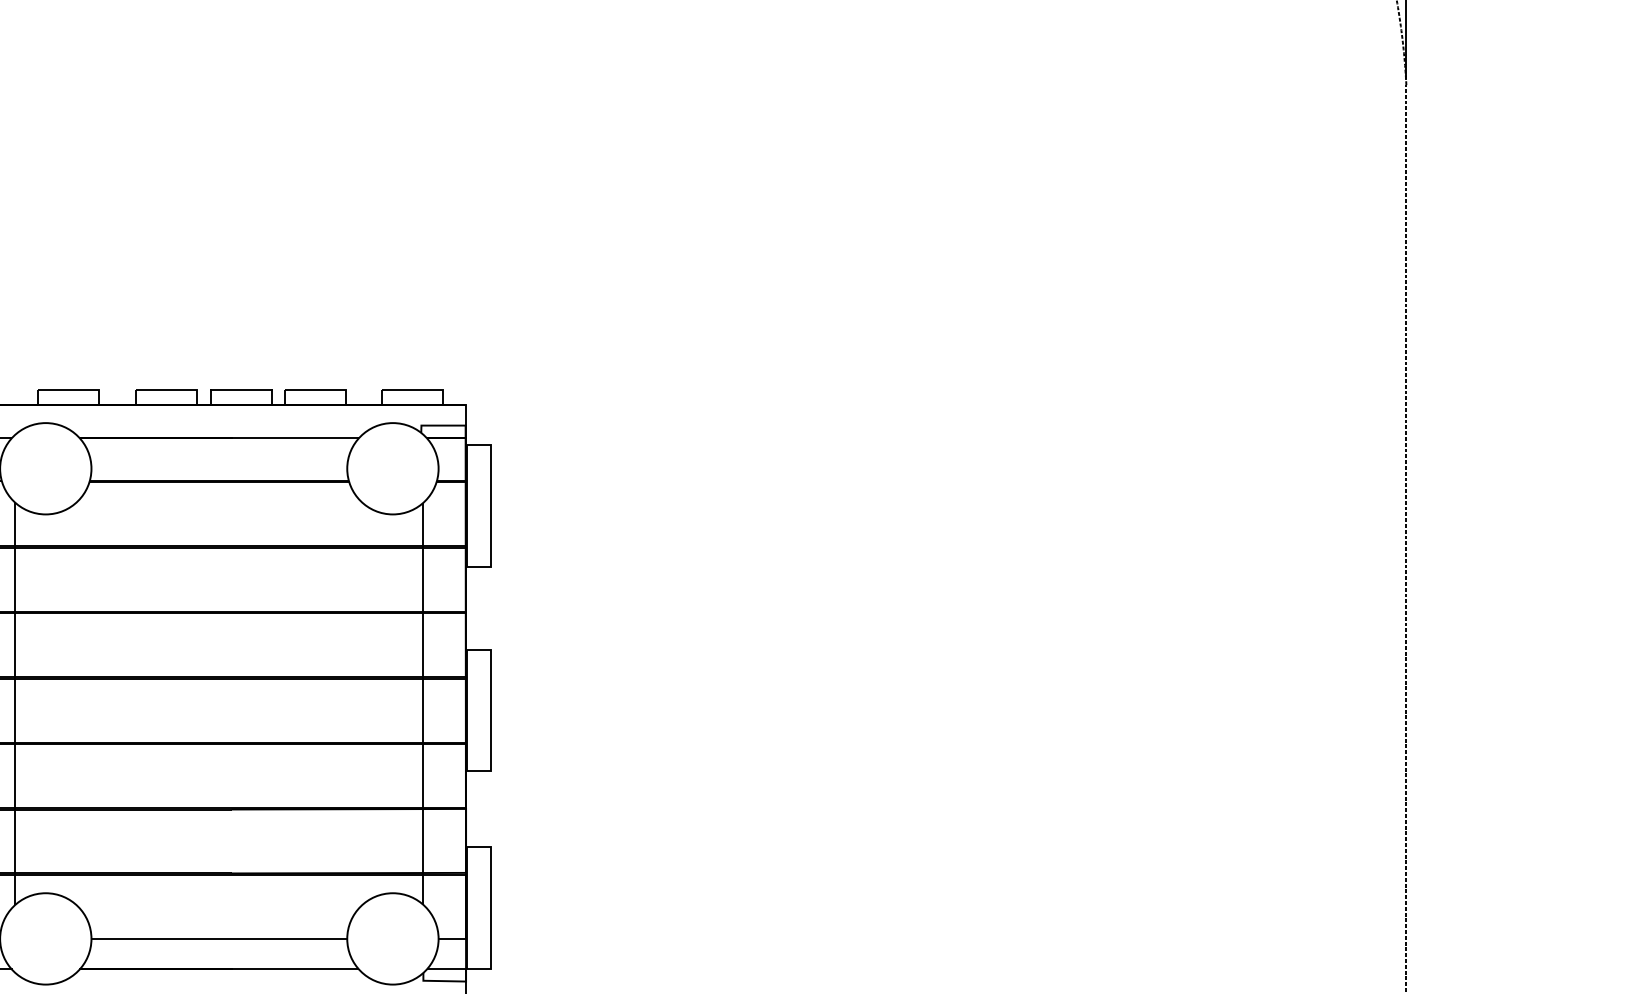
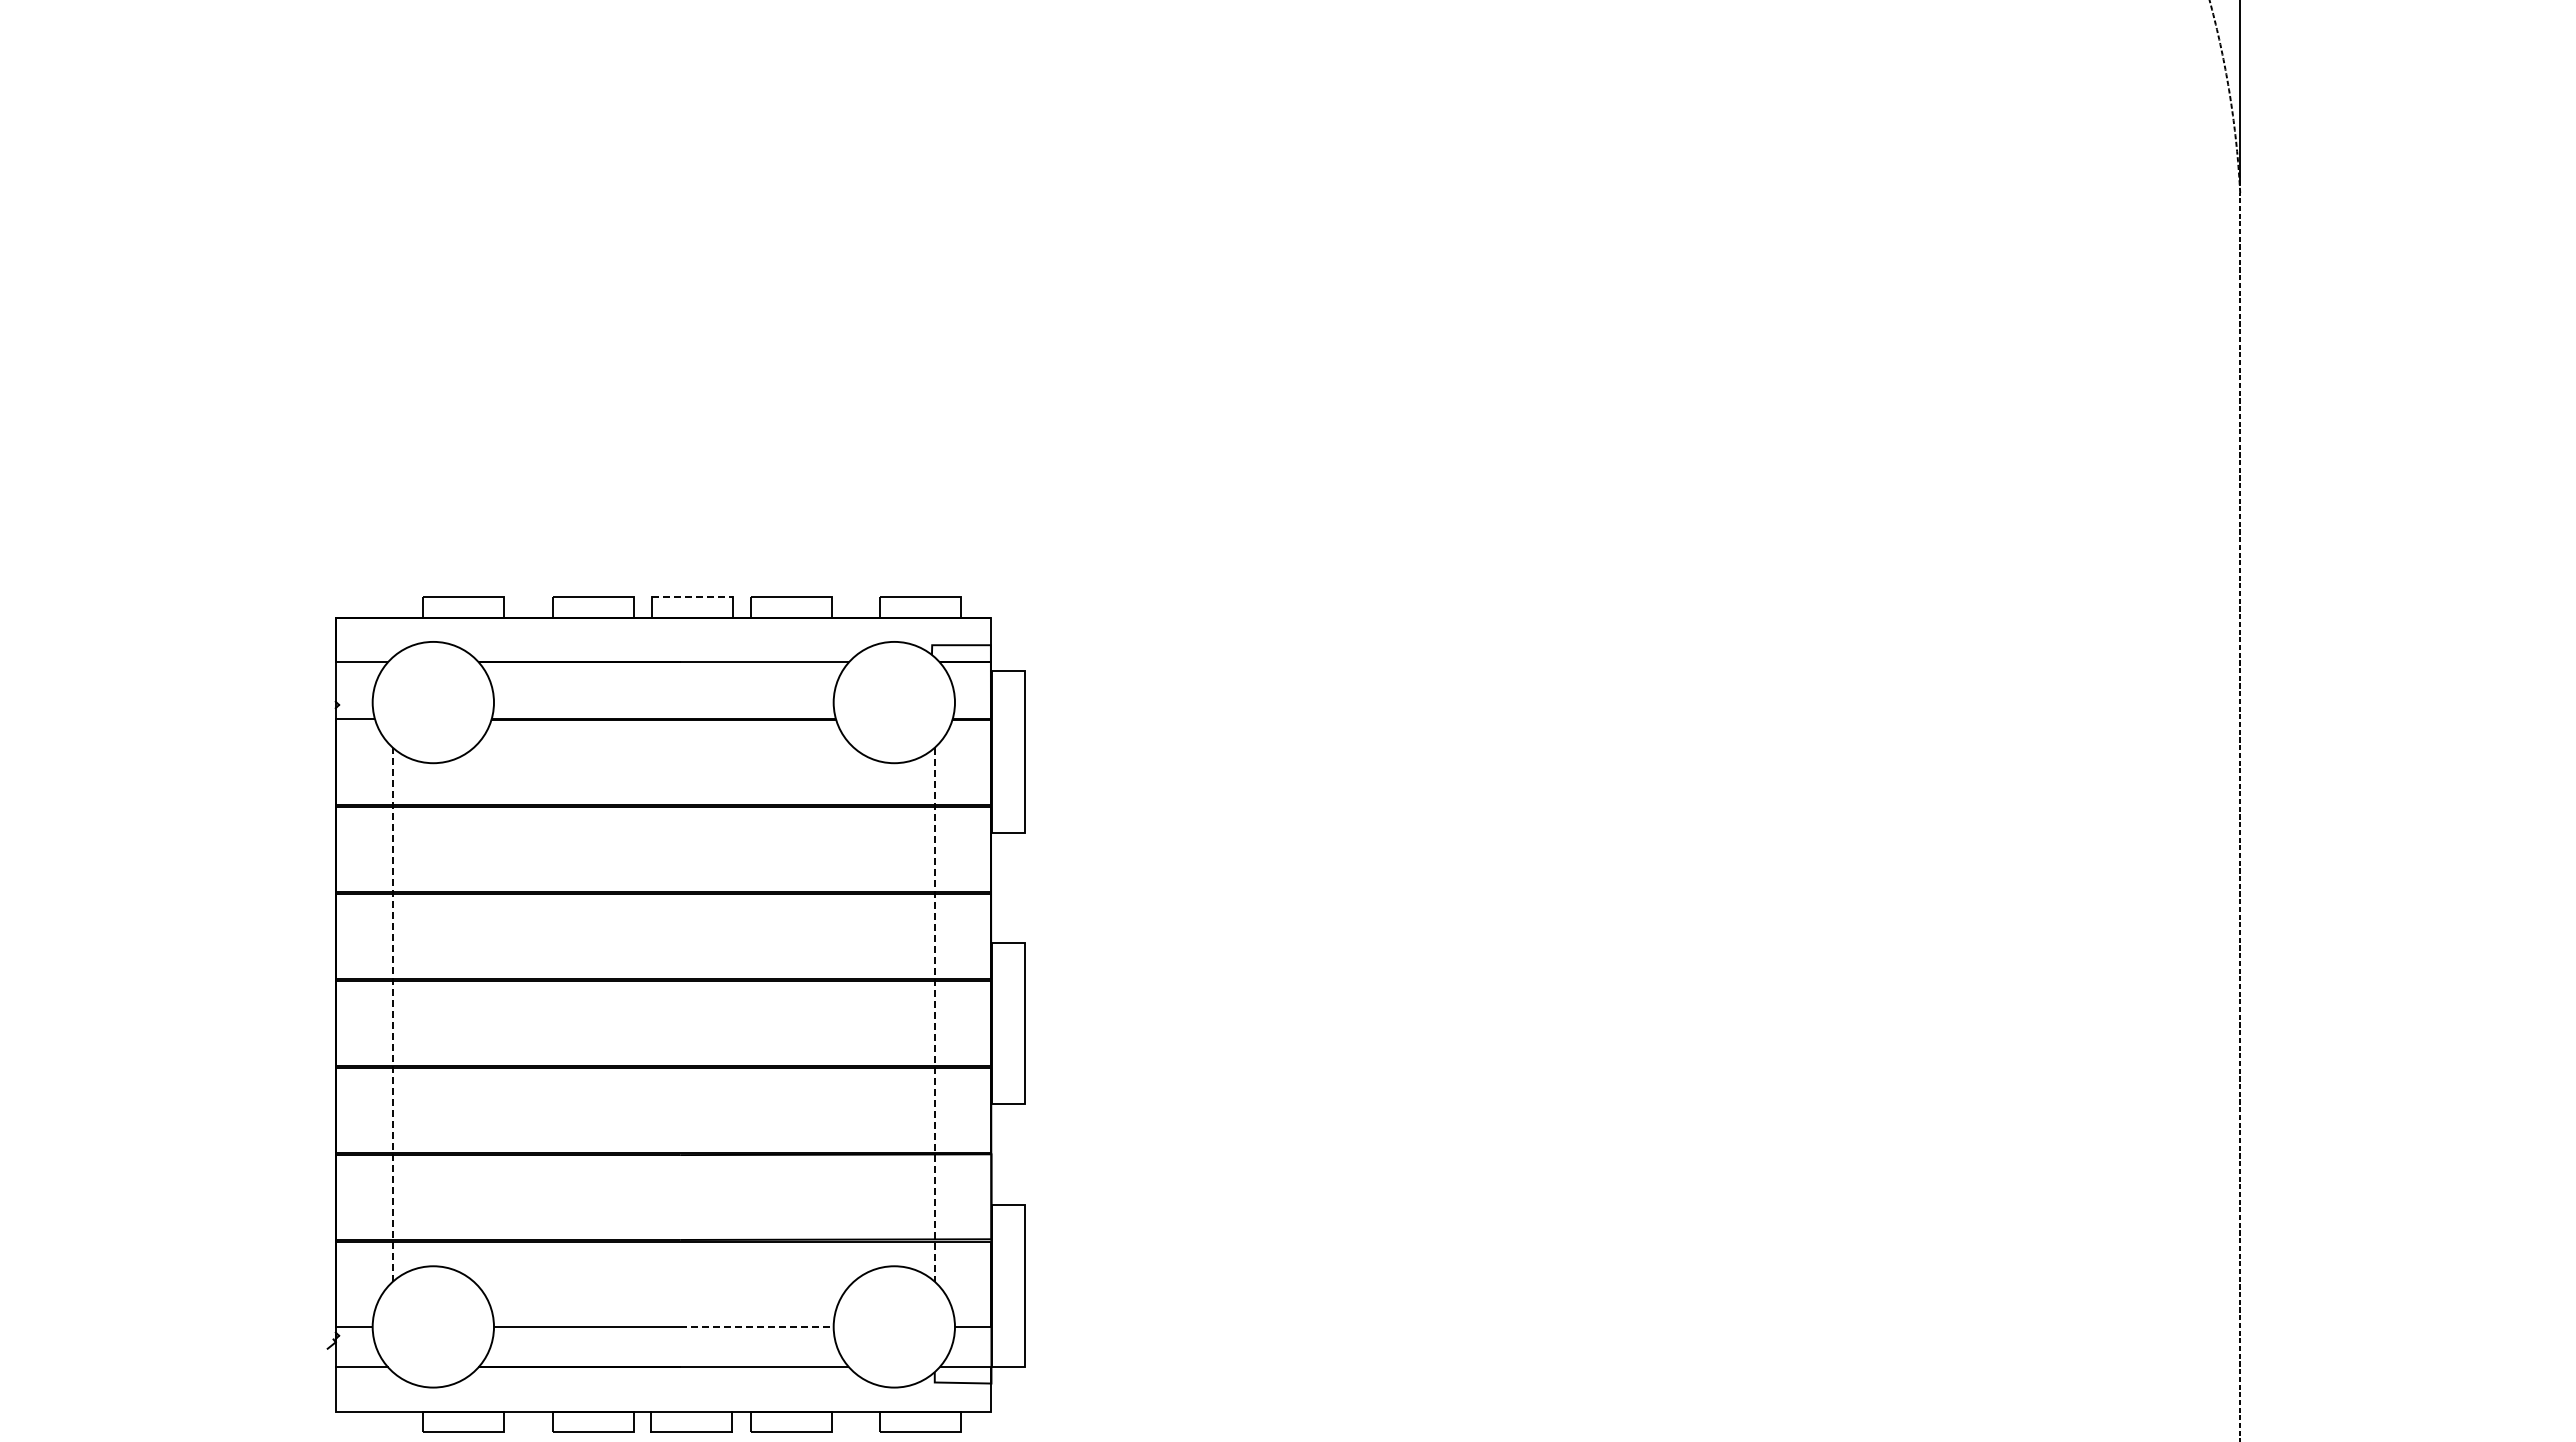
line: (241, 389) -> (693, 597), solid -> dashed
line: (15, 703) -> (392, 1014), solid -> dashed
line: (423, 703) -> (934, 1014), solid -> dashed
line: (289, 938) -> (756, 1326), solid -> dashed

